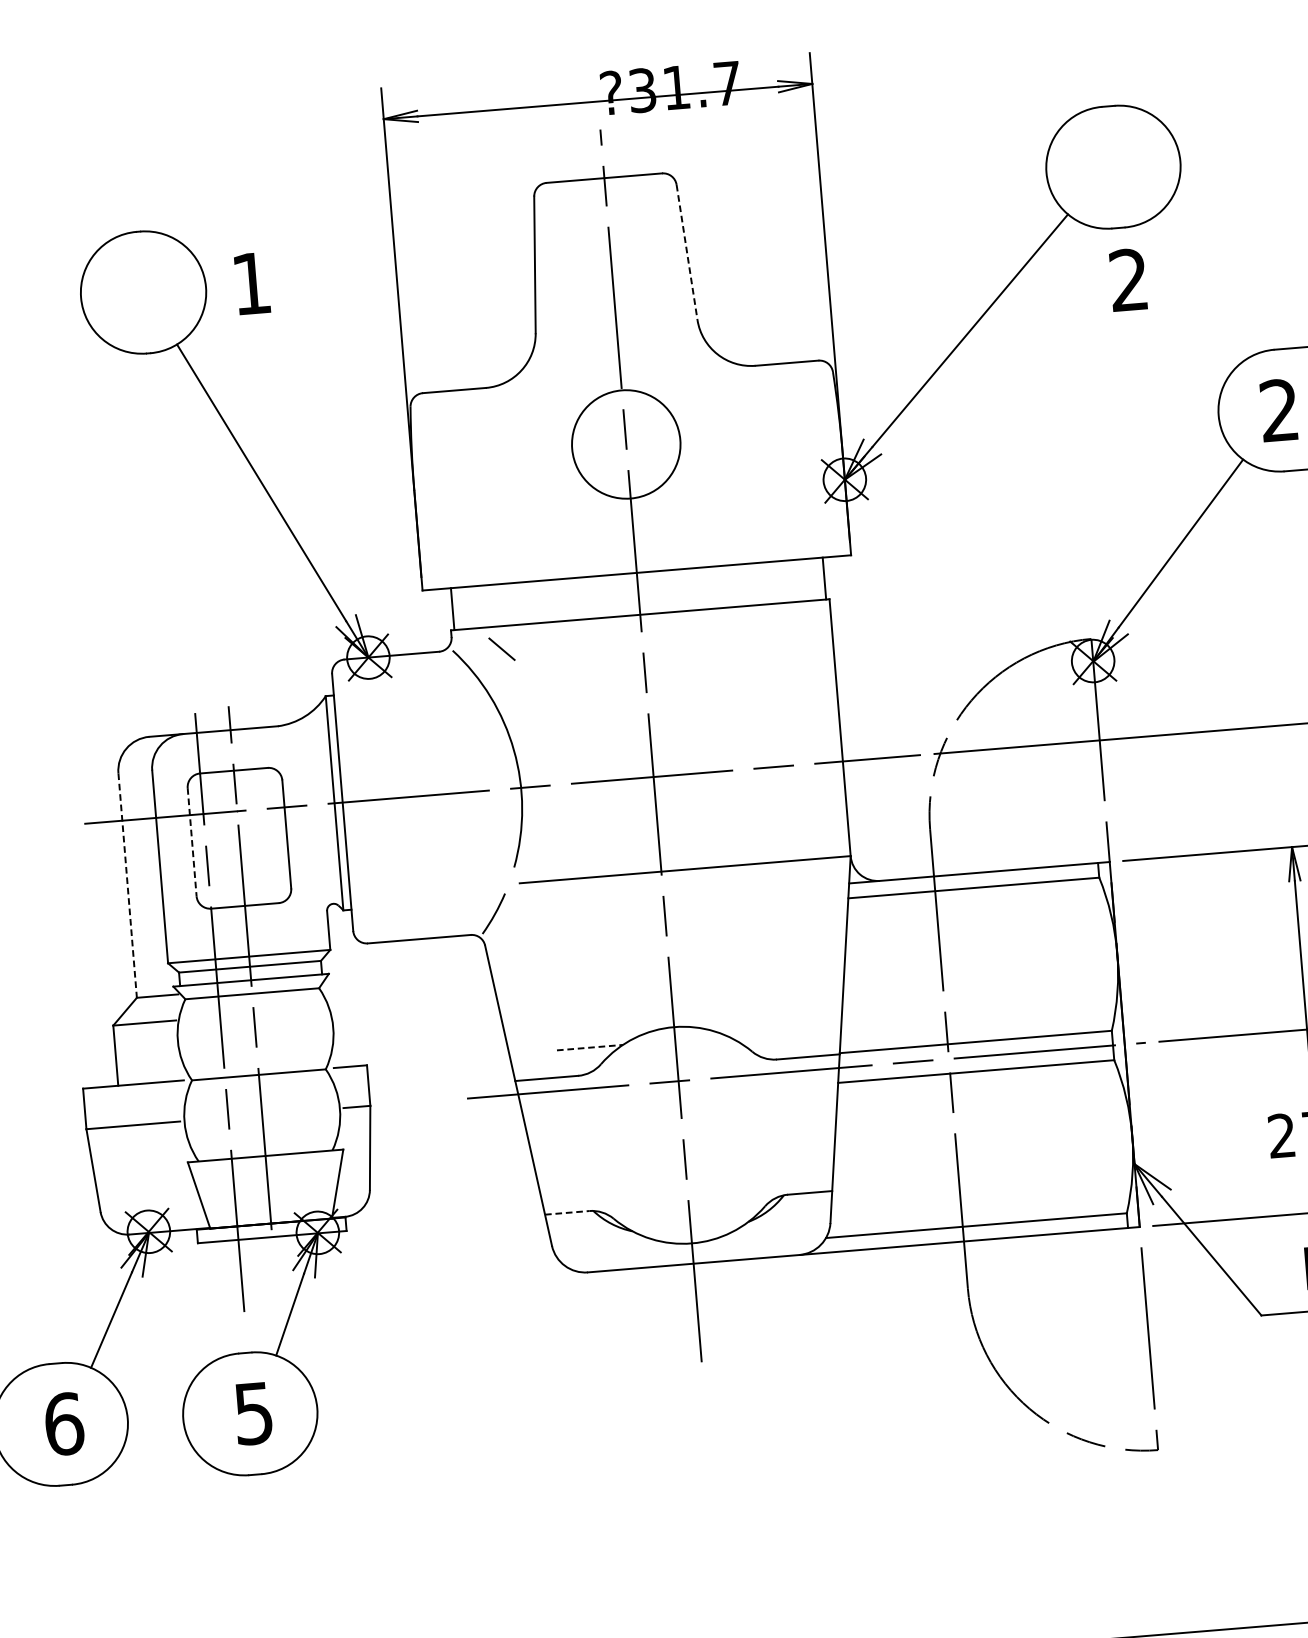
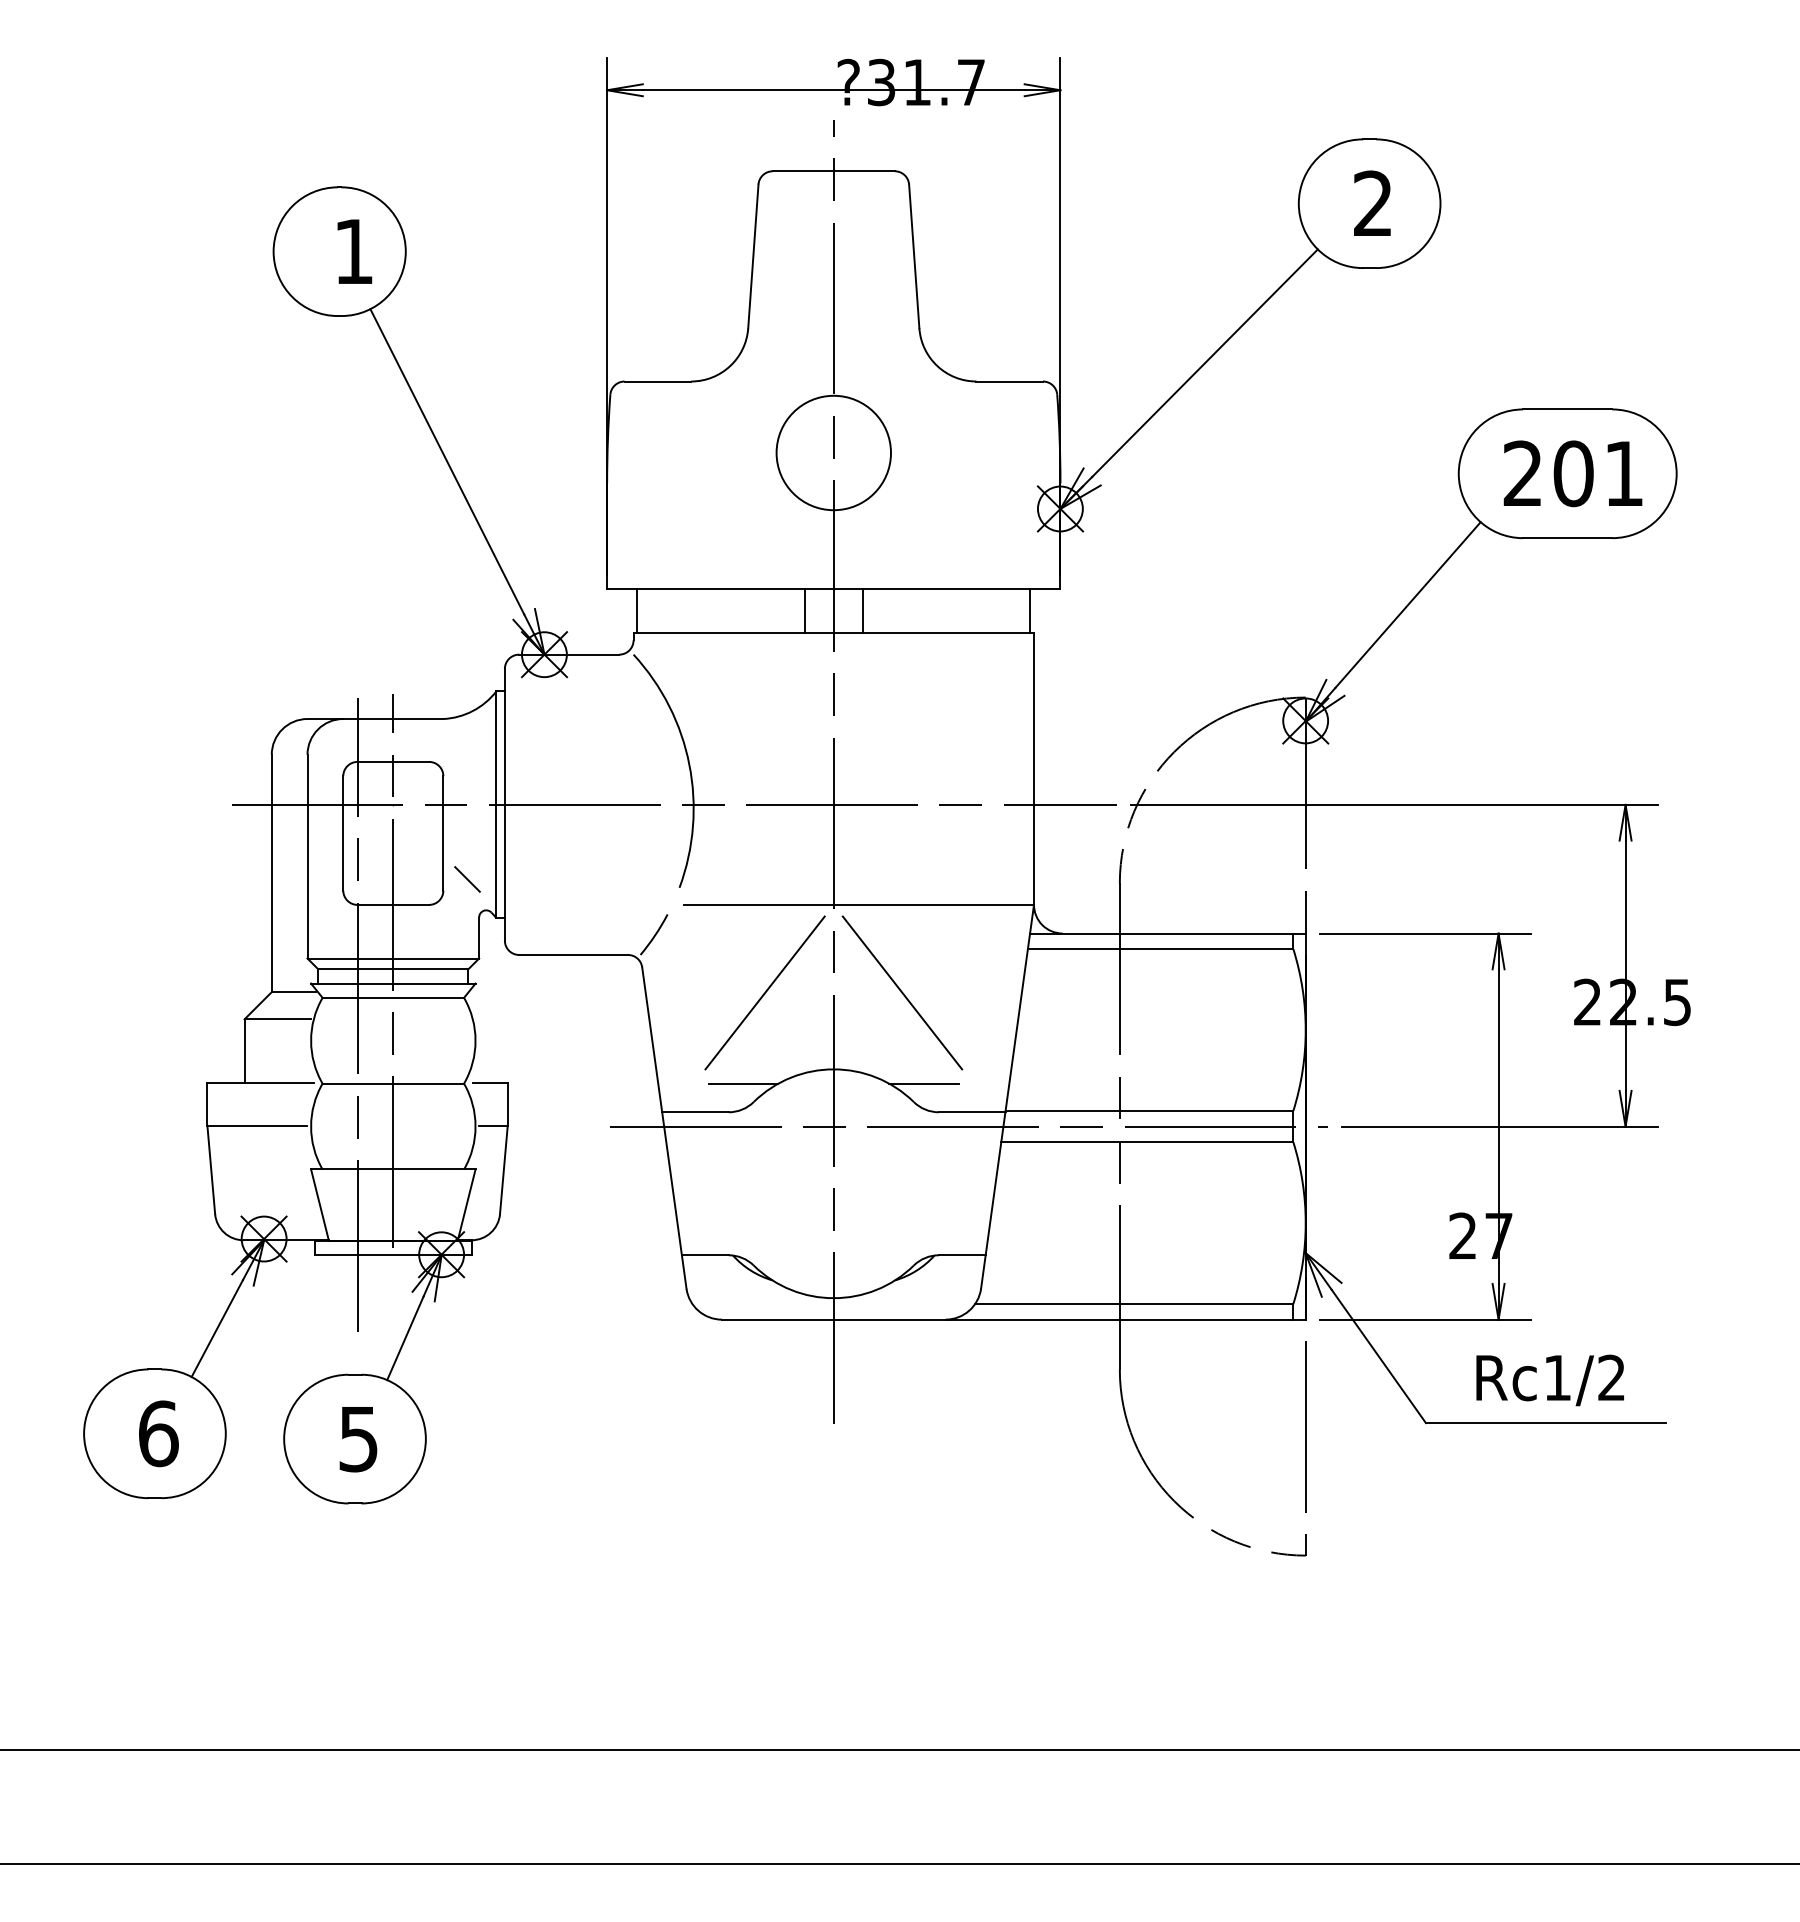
line: (687, 252) -> (914, 256), dashed -> solid
text: (1128, 278) -> (1372, 202), moved
text: (252, 283) -> (354, 251), moved
line: (665, 591) -> (862, 610), added
line: (610, 595) -> (804, 610), added
line: (501, 649) -> (467, 879), moved
line: (192, 842) -> (343, 833), dashed -> solid
line: (127, 885) -> (271, 873), dashed -> solid
line: (733, 949) -> (902, 992), added
line: (602, 959) -> (764, 992), added
line: (760, 1033) -> (923, 1083), added
line: (589, 1047) -> (743, 1083), dashed -> solid
line: (567, 1213) -> (705, 1255), dashed -> solid

